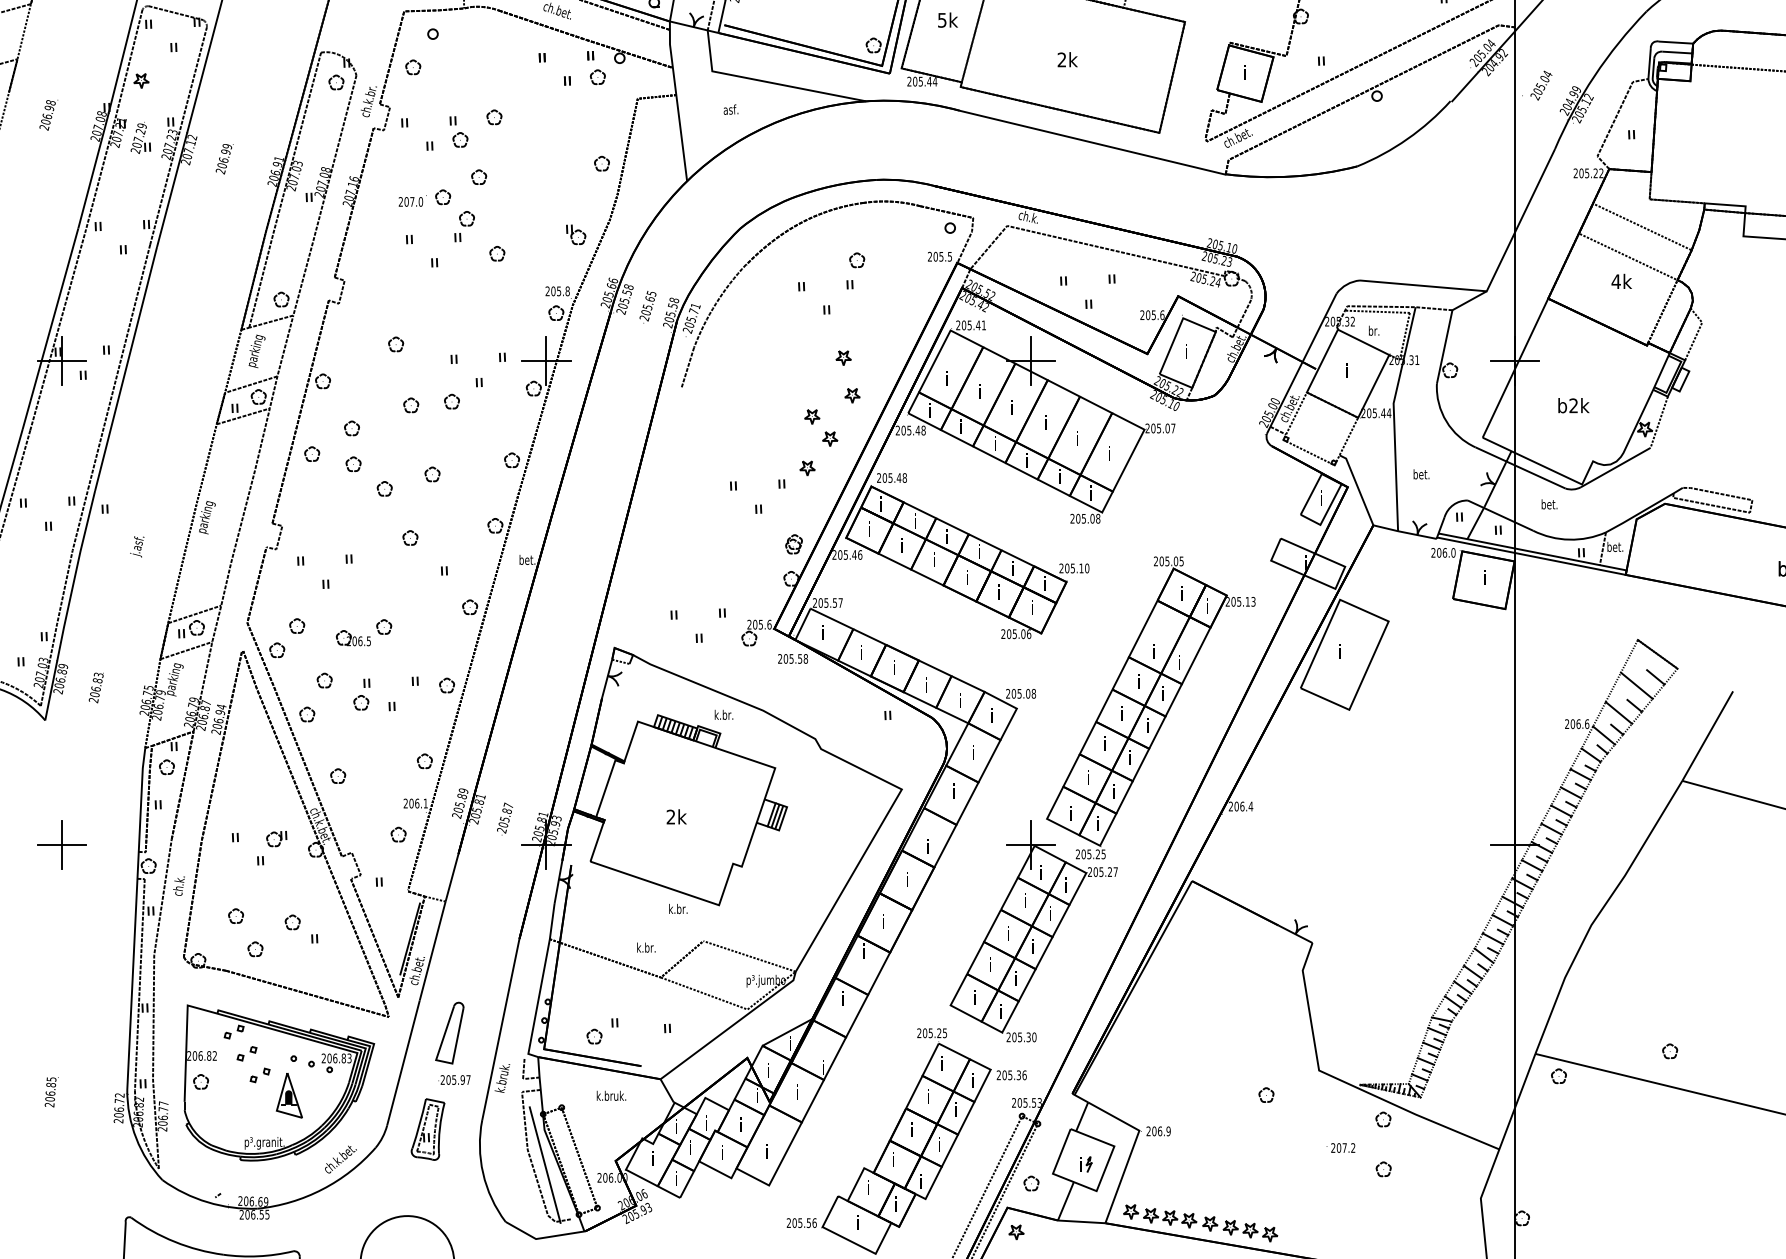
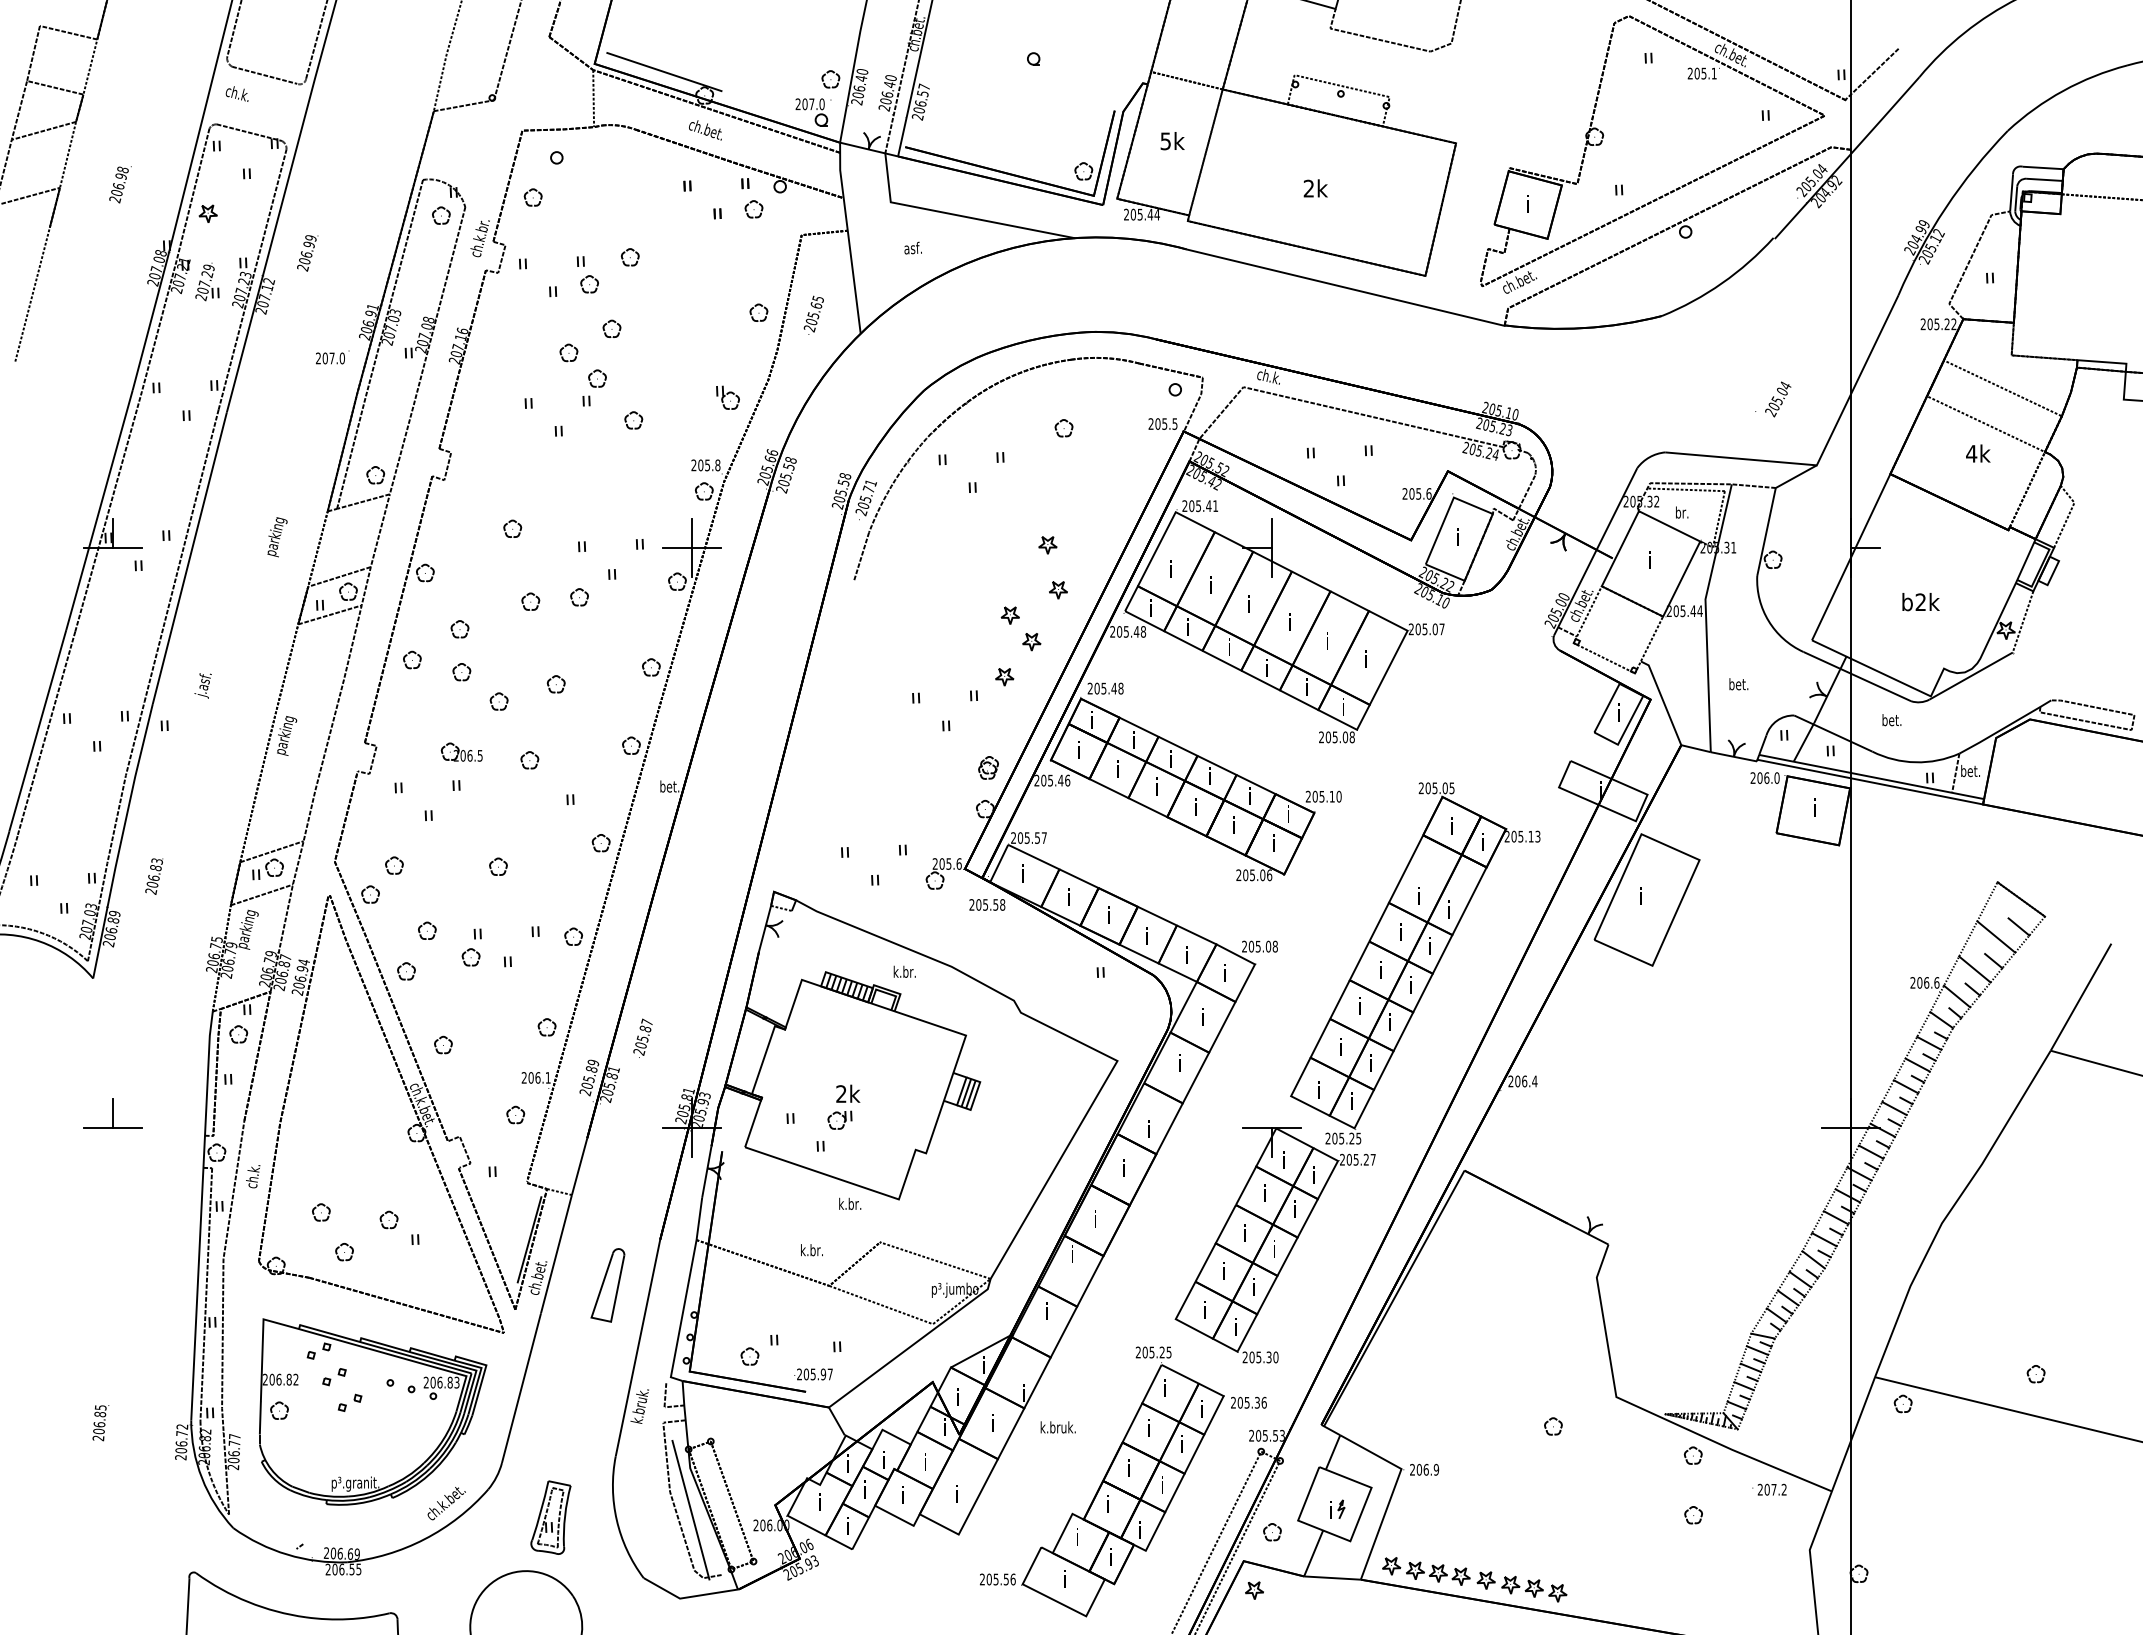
text: (1537, 85) -> (1773, 399), moved
text: (48, 114) -> (120, 184), moved
text: (224, 159) -> (307, 253), moved
text: (412, 201) -> (332, 357), moved
part: (824, 305) -> (970, 482), moved
text: (647, 306) -> (813, 314), moved
text: (257, 351) -> (277, 537), moved
line: (1042, 360) -> (1285, 548), removed
line: (1502, 360) -> (1835, 548), removed
line: (62, 372) -> (113, 562), removed
text: (136, 546) -> (202, 685), moved
part: (353, 637) -> (461, 751), moved
text: (96, 687) -> (154, 876), moved
text: (504, 818) -> (642, 1037), moved
line: (1030, 832) -> (1271, 1112), removed
part: (267, 844) -> (829, 1126), moved
line: (62, 856) -> (113, 1141), removed
part: (449, 1033) -> (607, 1285), moved
text: (454, 1080) -> (813, 1374), moved
part: (289, 1095) -> (385, 1427), removed
text: (610, 1095) -> (1057, 1427), moved
part: (427, 1129) -> (550, 1517), moved
text: (1340, 1147) -> (1769, 1489), moved

